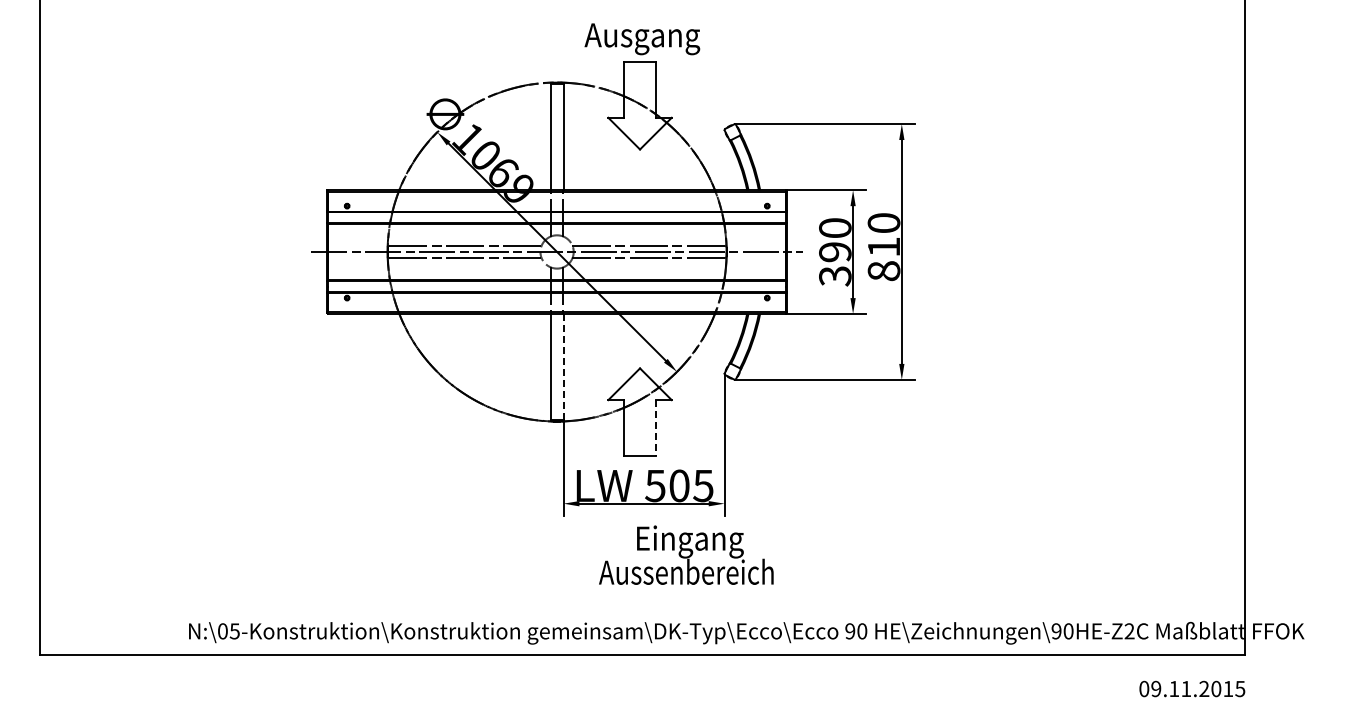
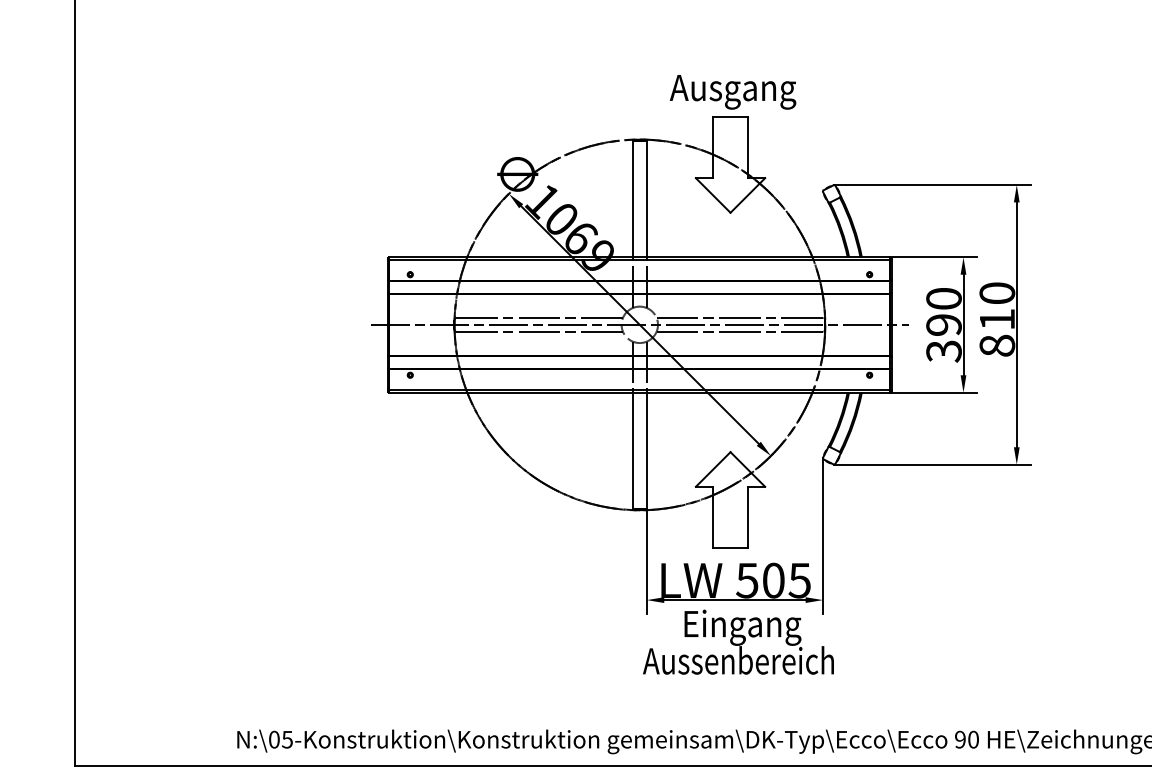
line: (563, 366) -> (646, 450), dashed -> solid
line: (655, 428) -> (747, 517), dashed -> solid
text: (686, 554) -> (738, 641), moved

